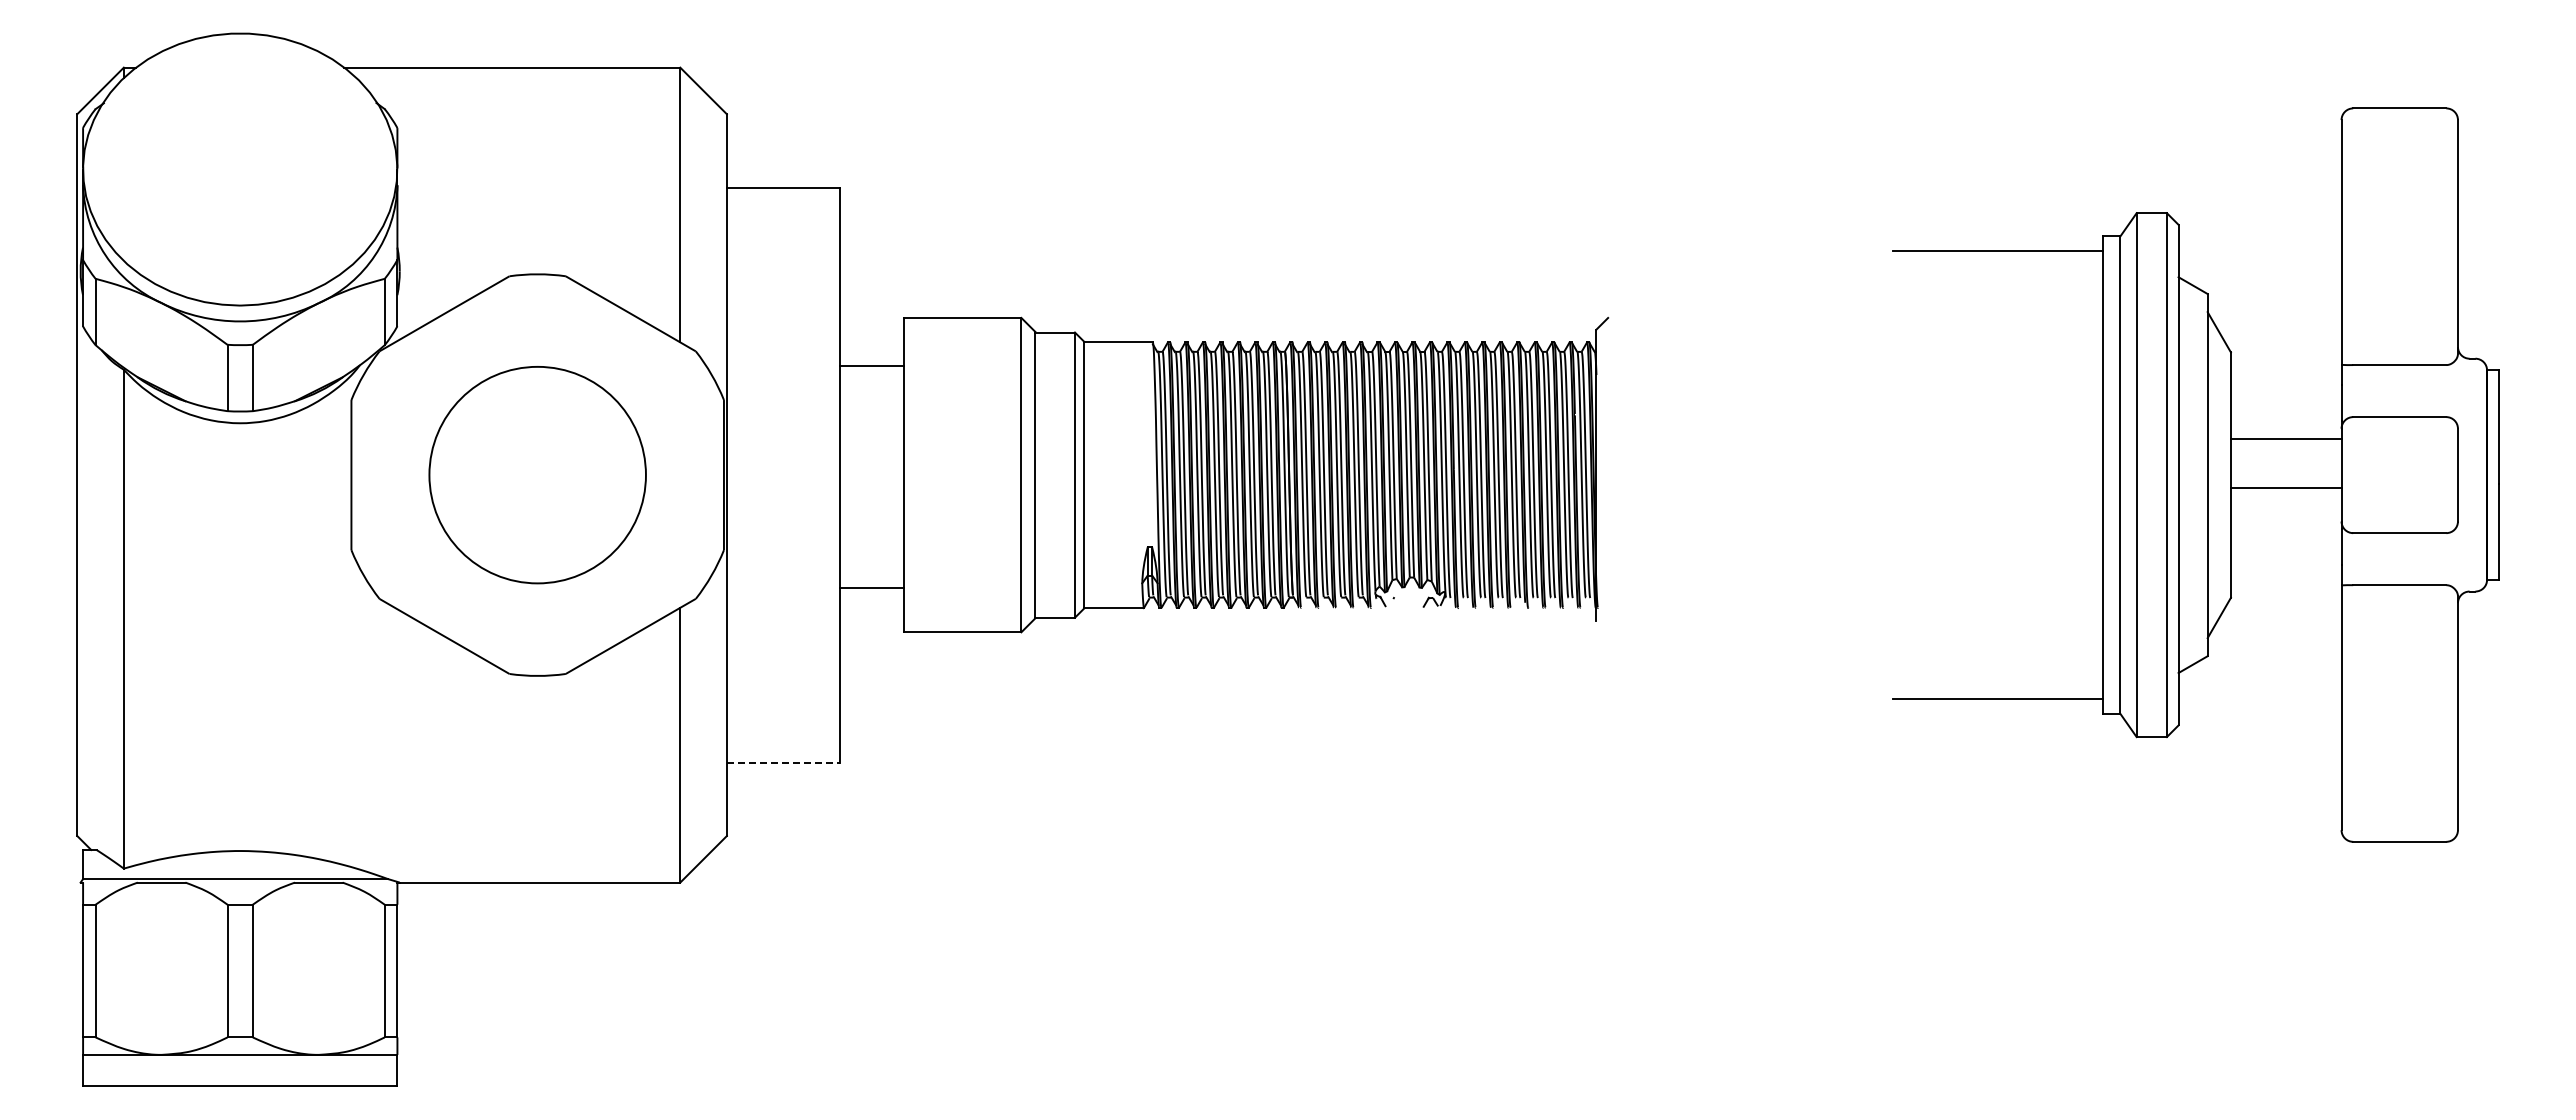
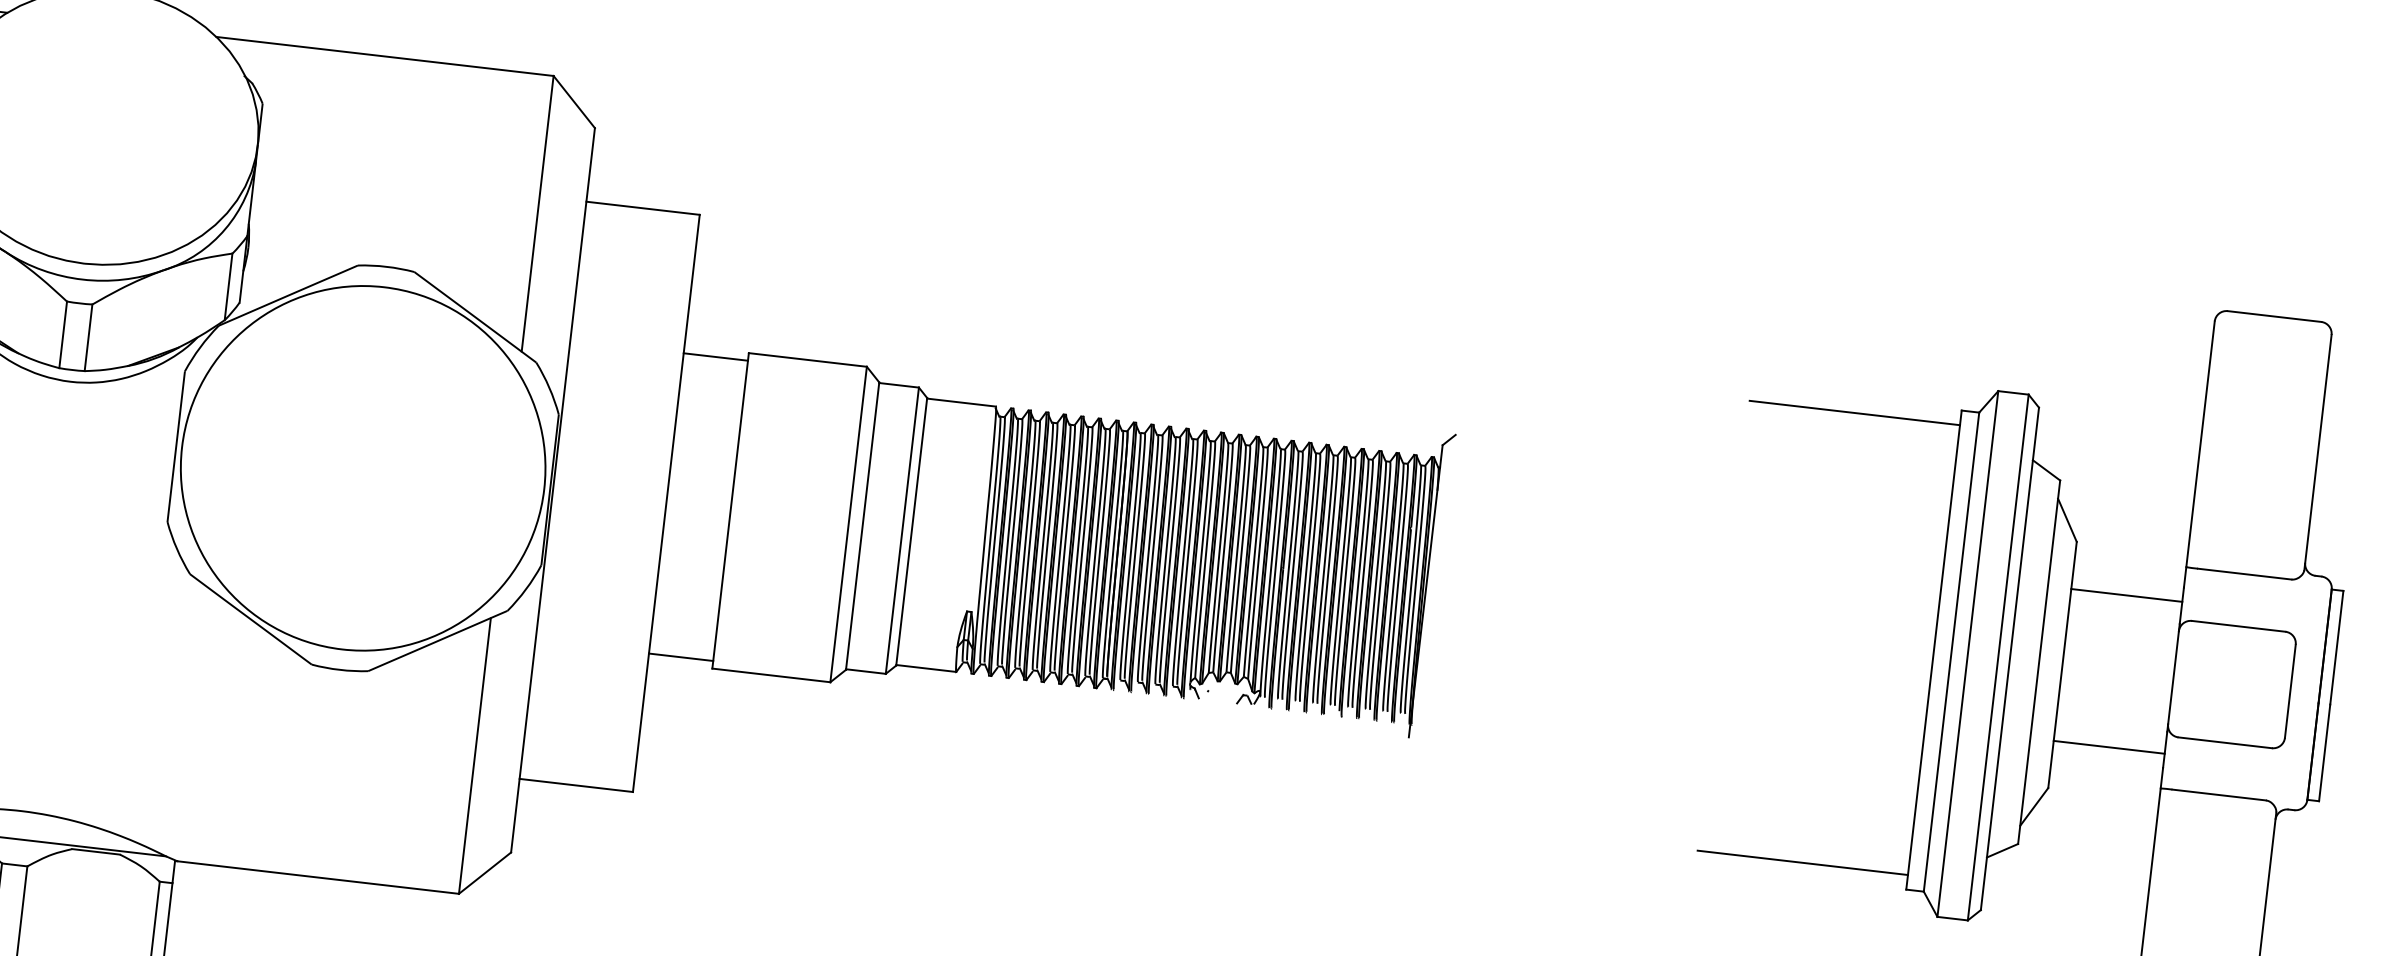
line: (871, 365) -> (715, 356), moved
line: (2285, 439) -> (2126, 595), moved
circle: (537, 474) -> (363, 467), size x1.67
line: (2285, 487) -> (2108, 746), moved
line: (871, 587) -> (680, 657), moved
line: (783, 762) -> (576, 785), dashed -> solid

